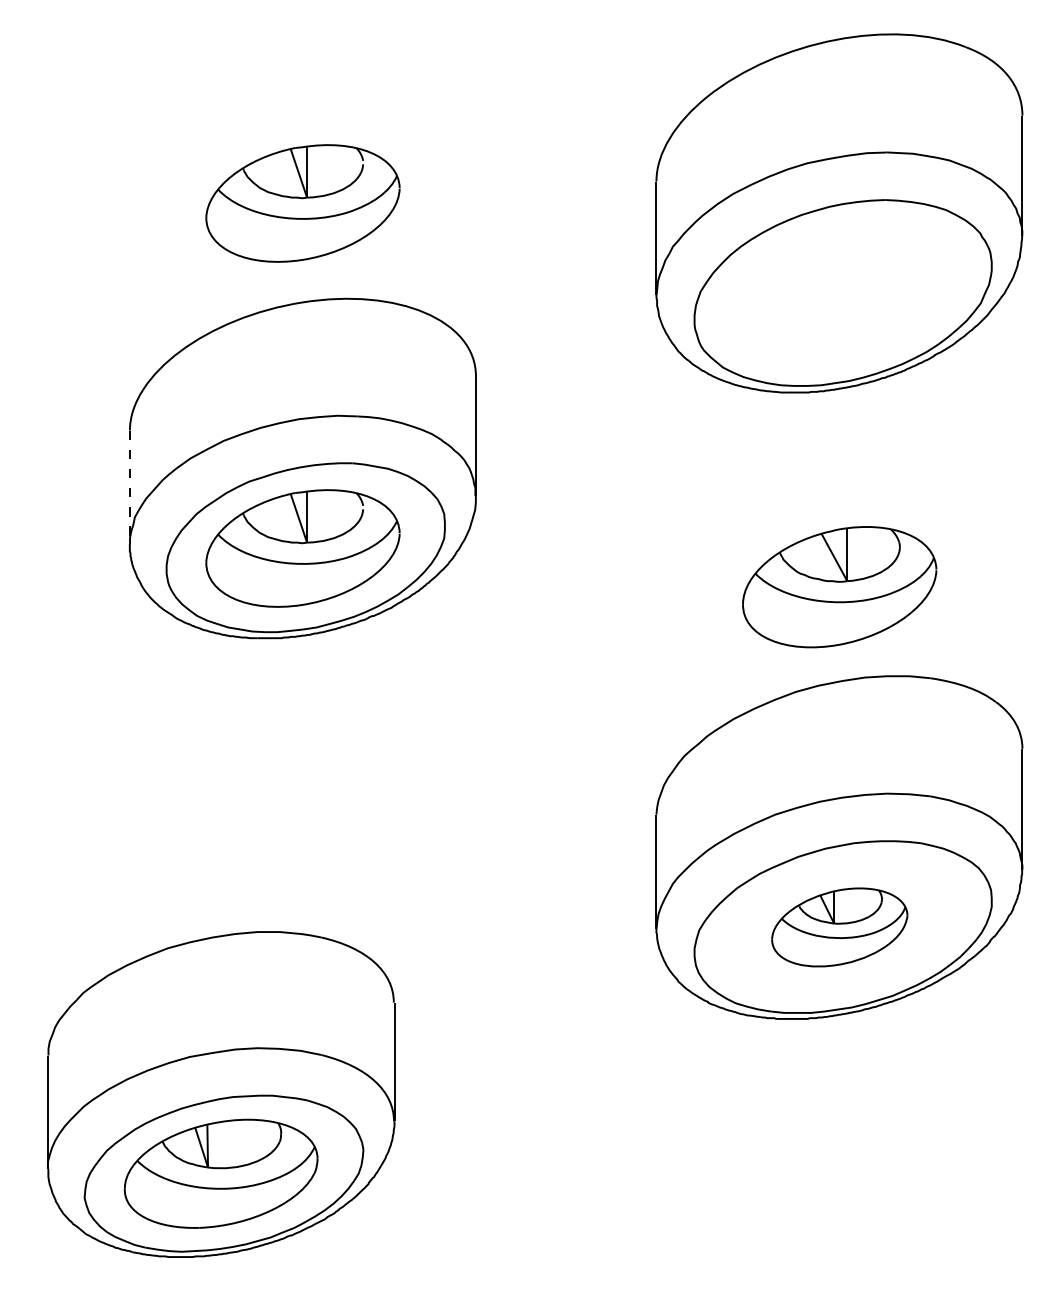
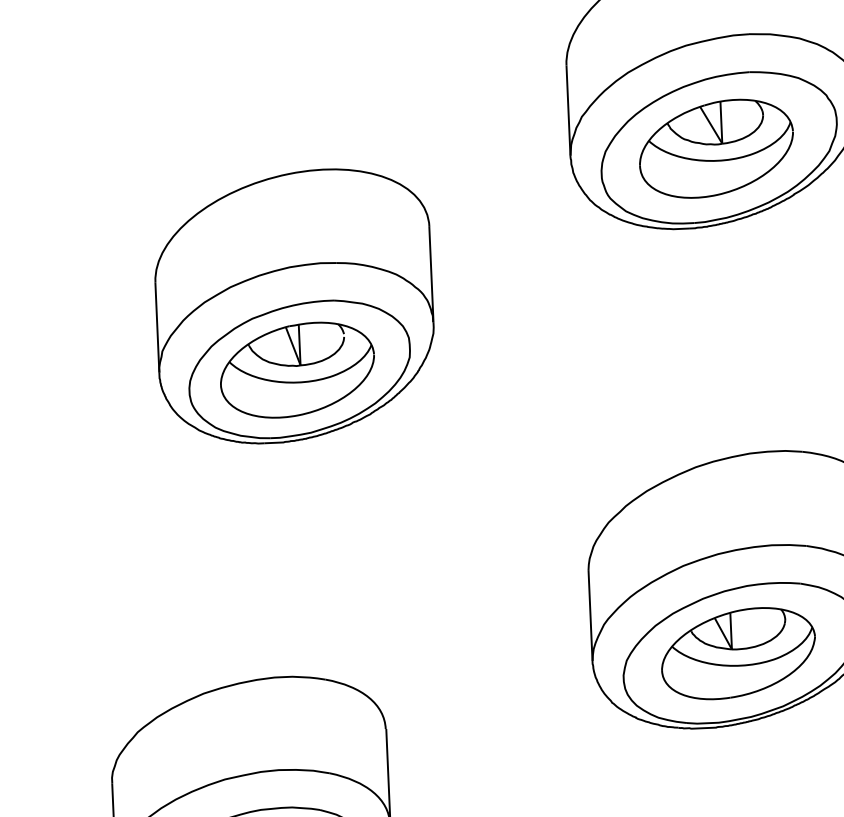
part: (302, 203) -> (285, 95), removed
line: (129, 487) -> (157, 327), dashed -> solid
part: (839, 587) -> (716, 149), moved
part: (839, 927) -> (738, 653), size x1.43

